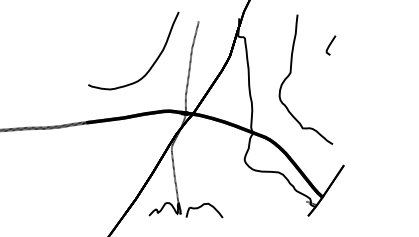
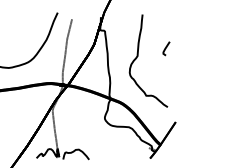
curve: (330, 45) -> (166, 48), moved

